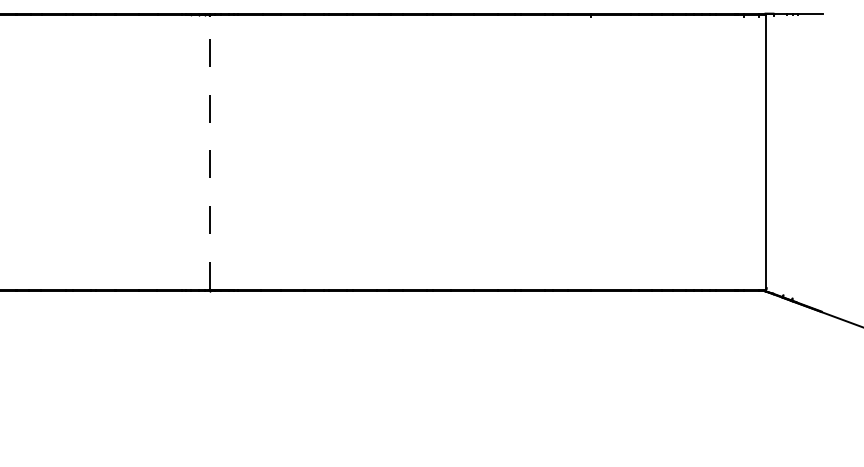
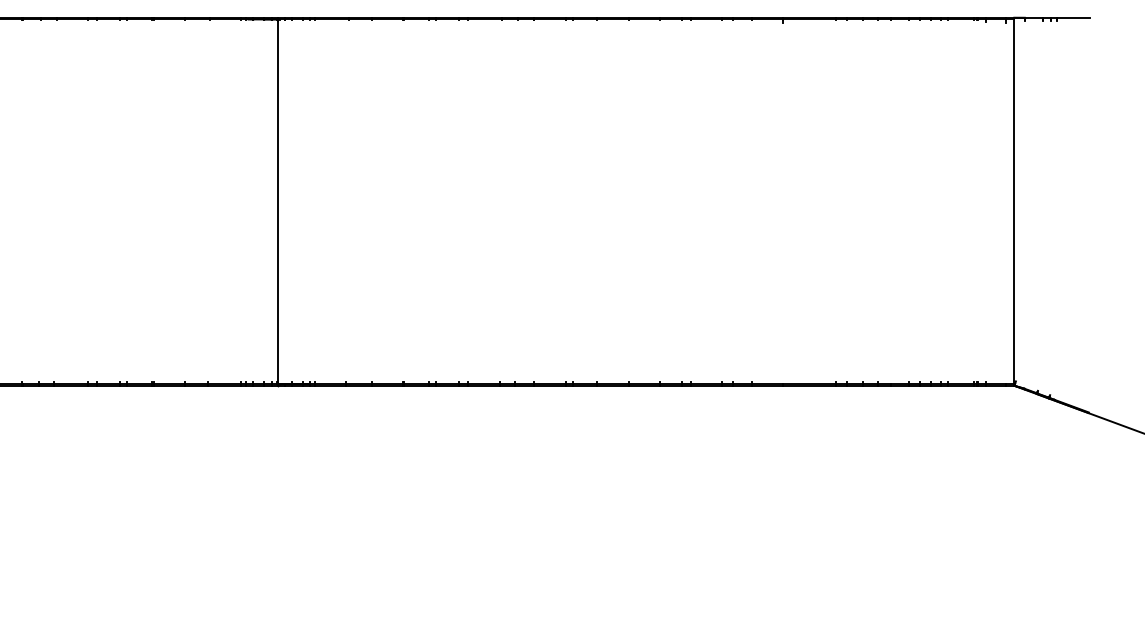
line: (210, 152) -> (278, 201), dashed -> solid

